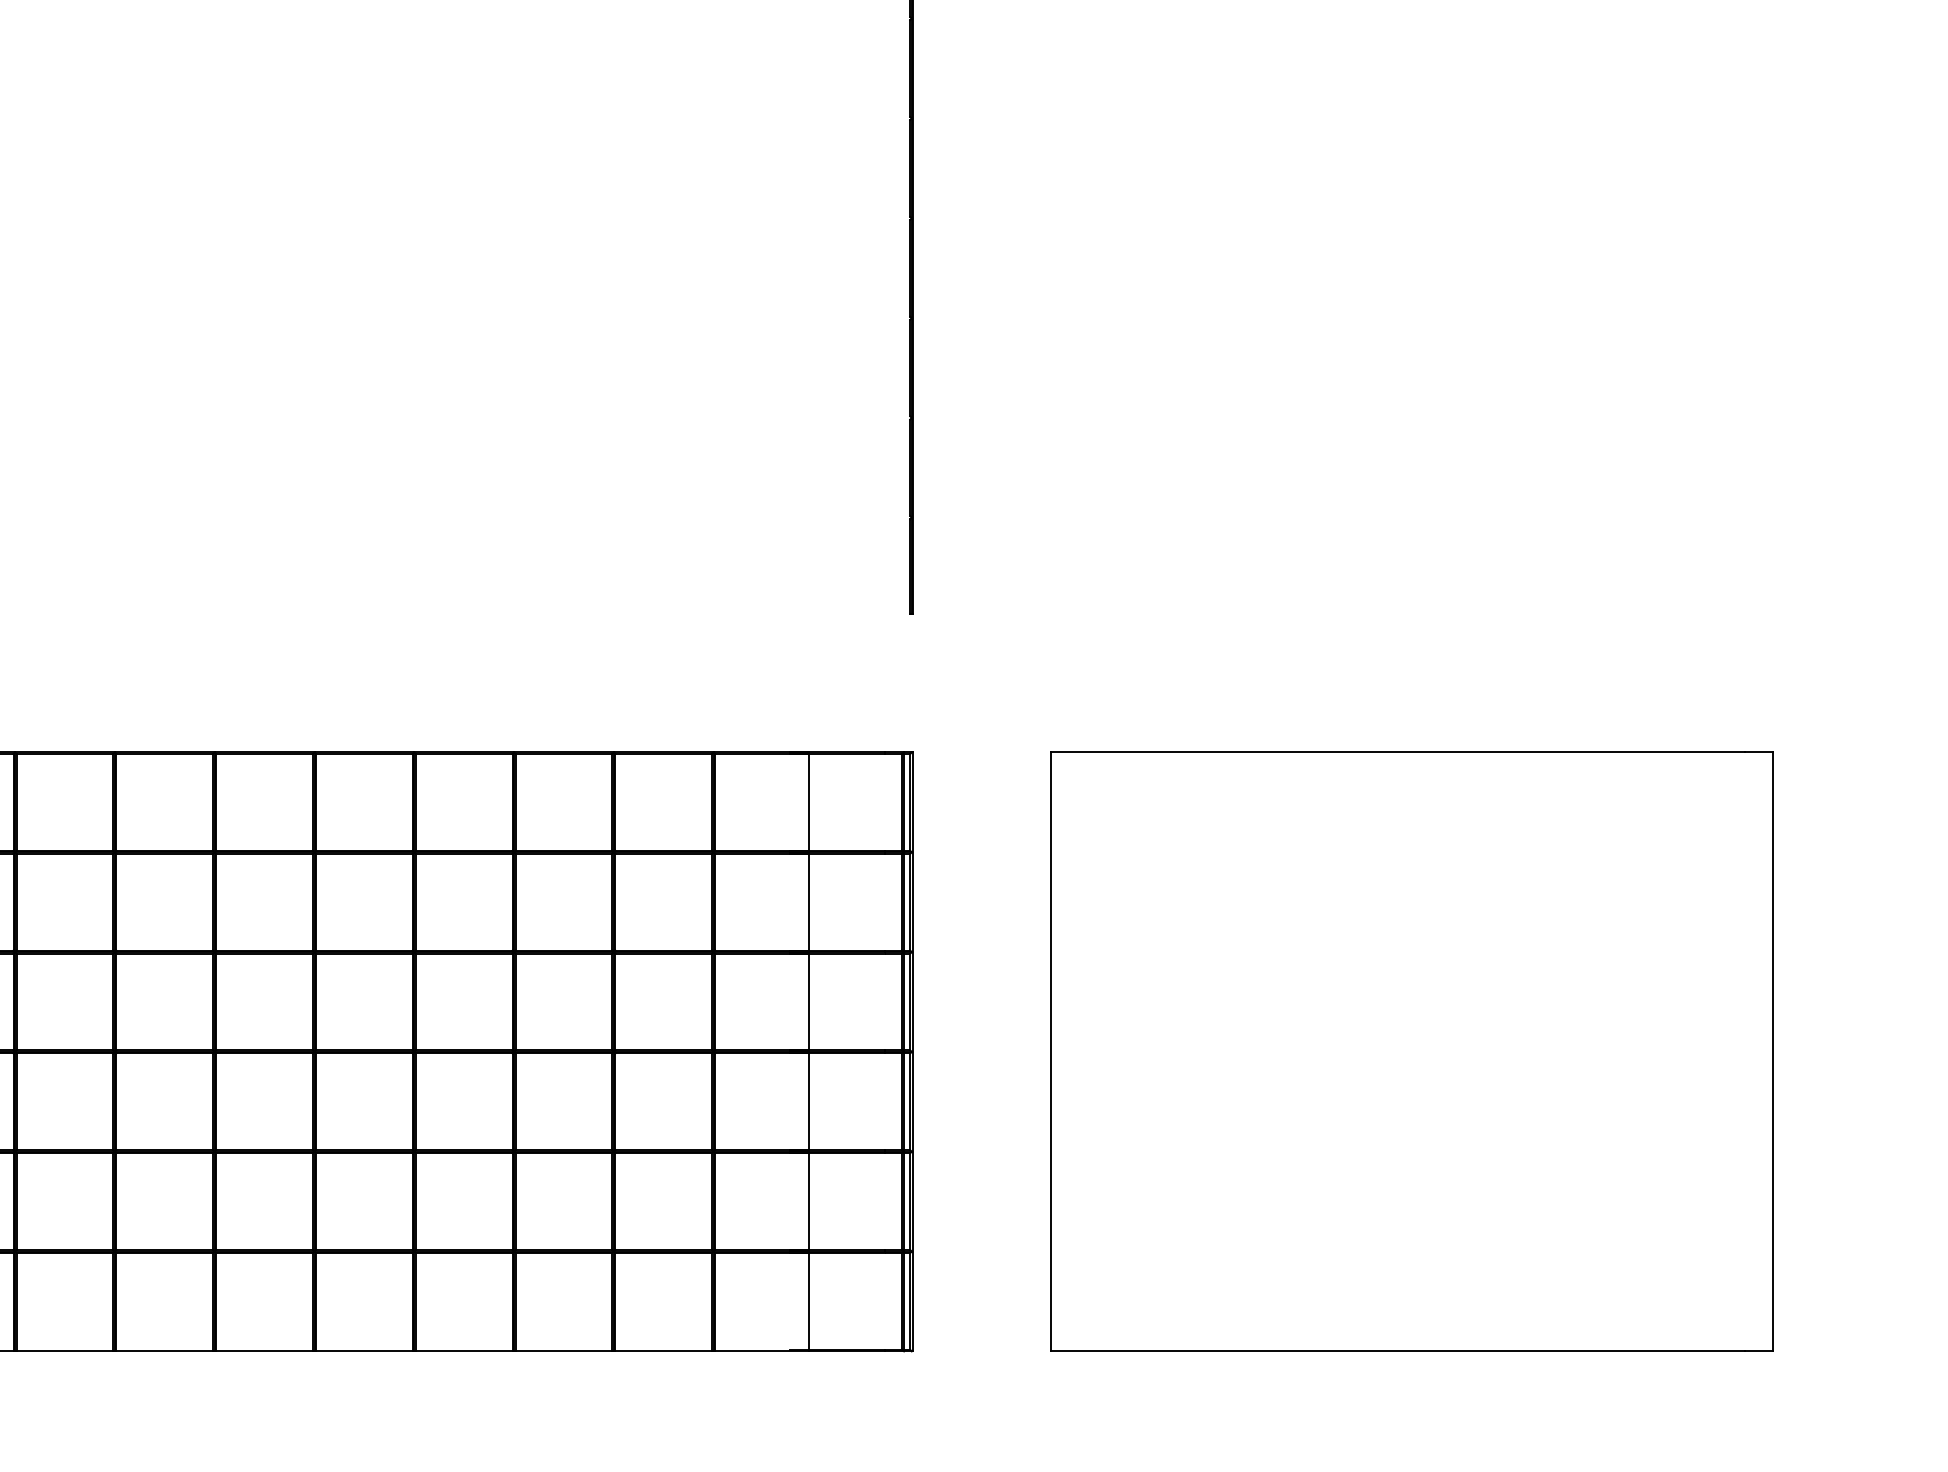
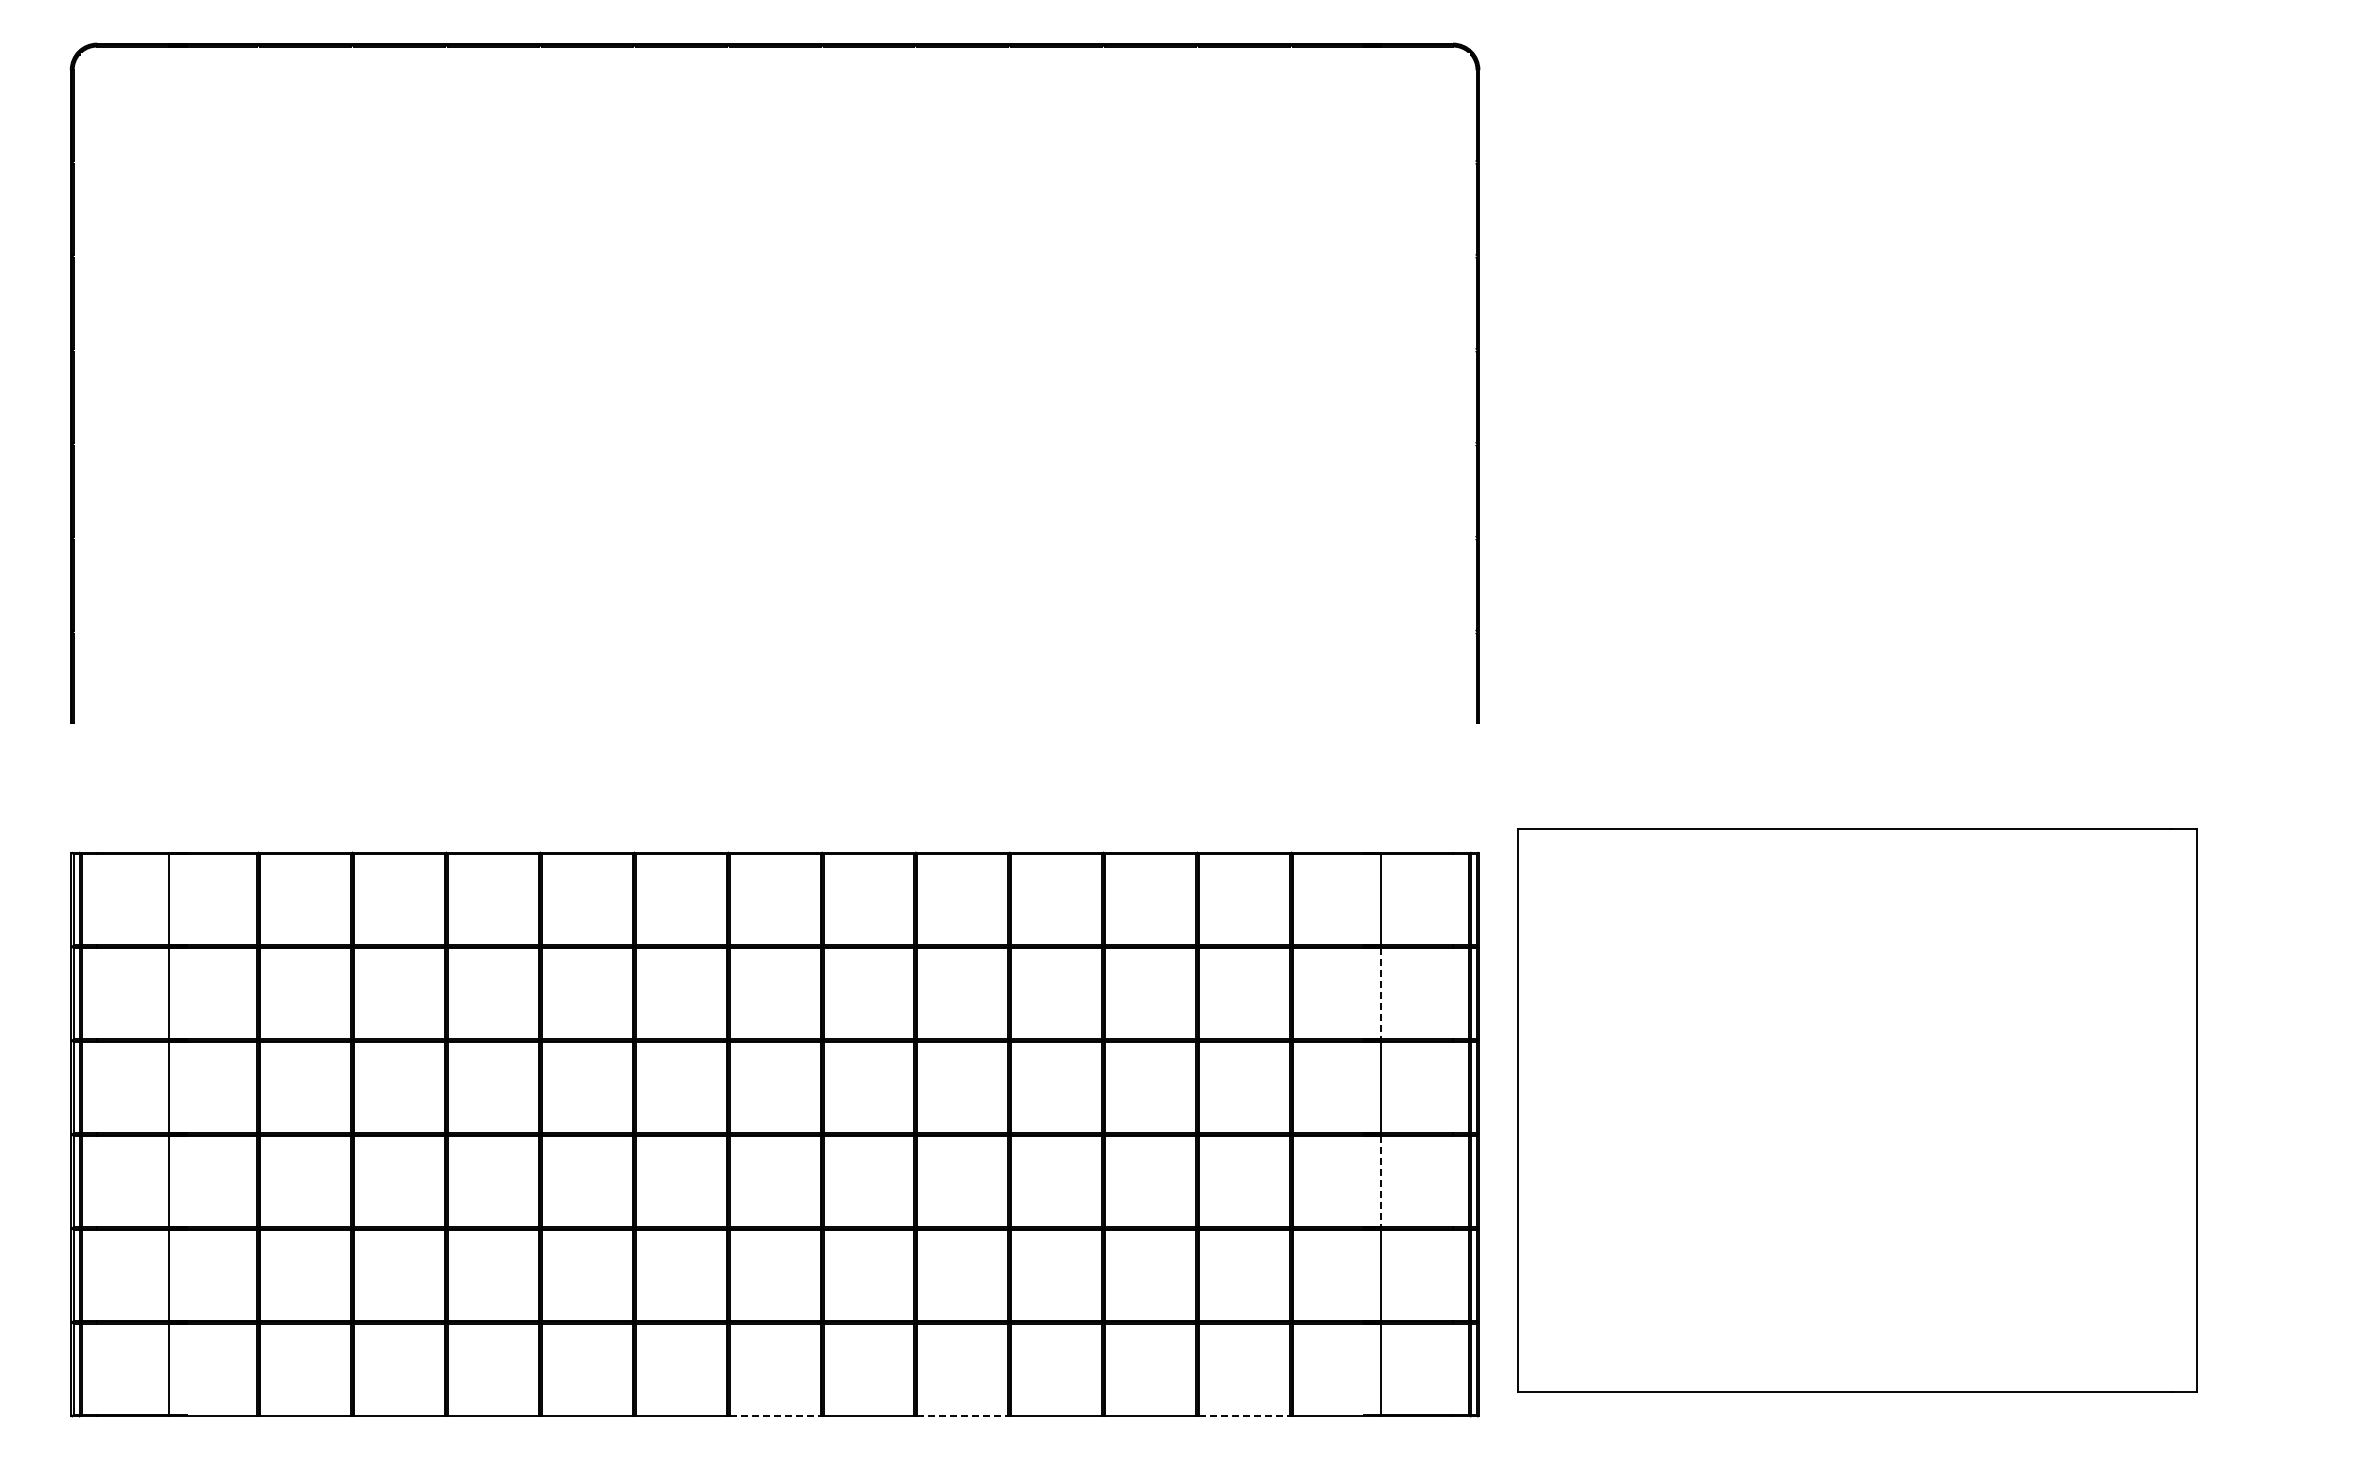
line: (809, 902) -> (1381, 994), solid -> dashed
part: (1411, 1051) -> (1857, 1110), moved
line: (809, 1102) -> (1381, 1182), solid -> dashed
line: (165, 1351) -> (775, 1416), solid -> dashed
line: (365, 1351) -> (963, 1416), solid -> dashed
line: (664, 1351) -> (1245, 1416), solid -> dashed

